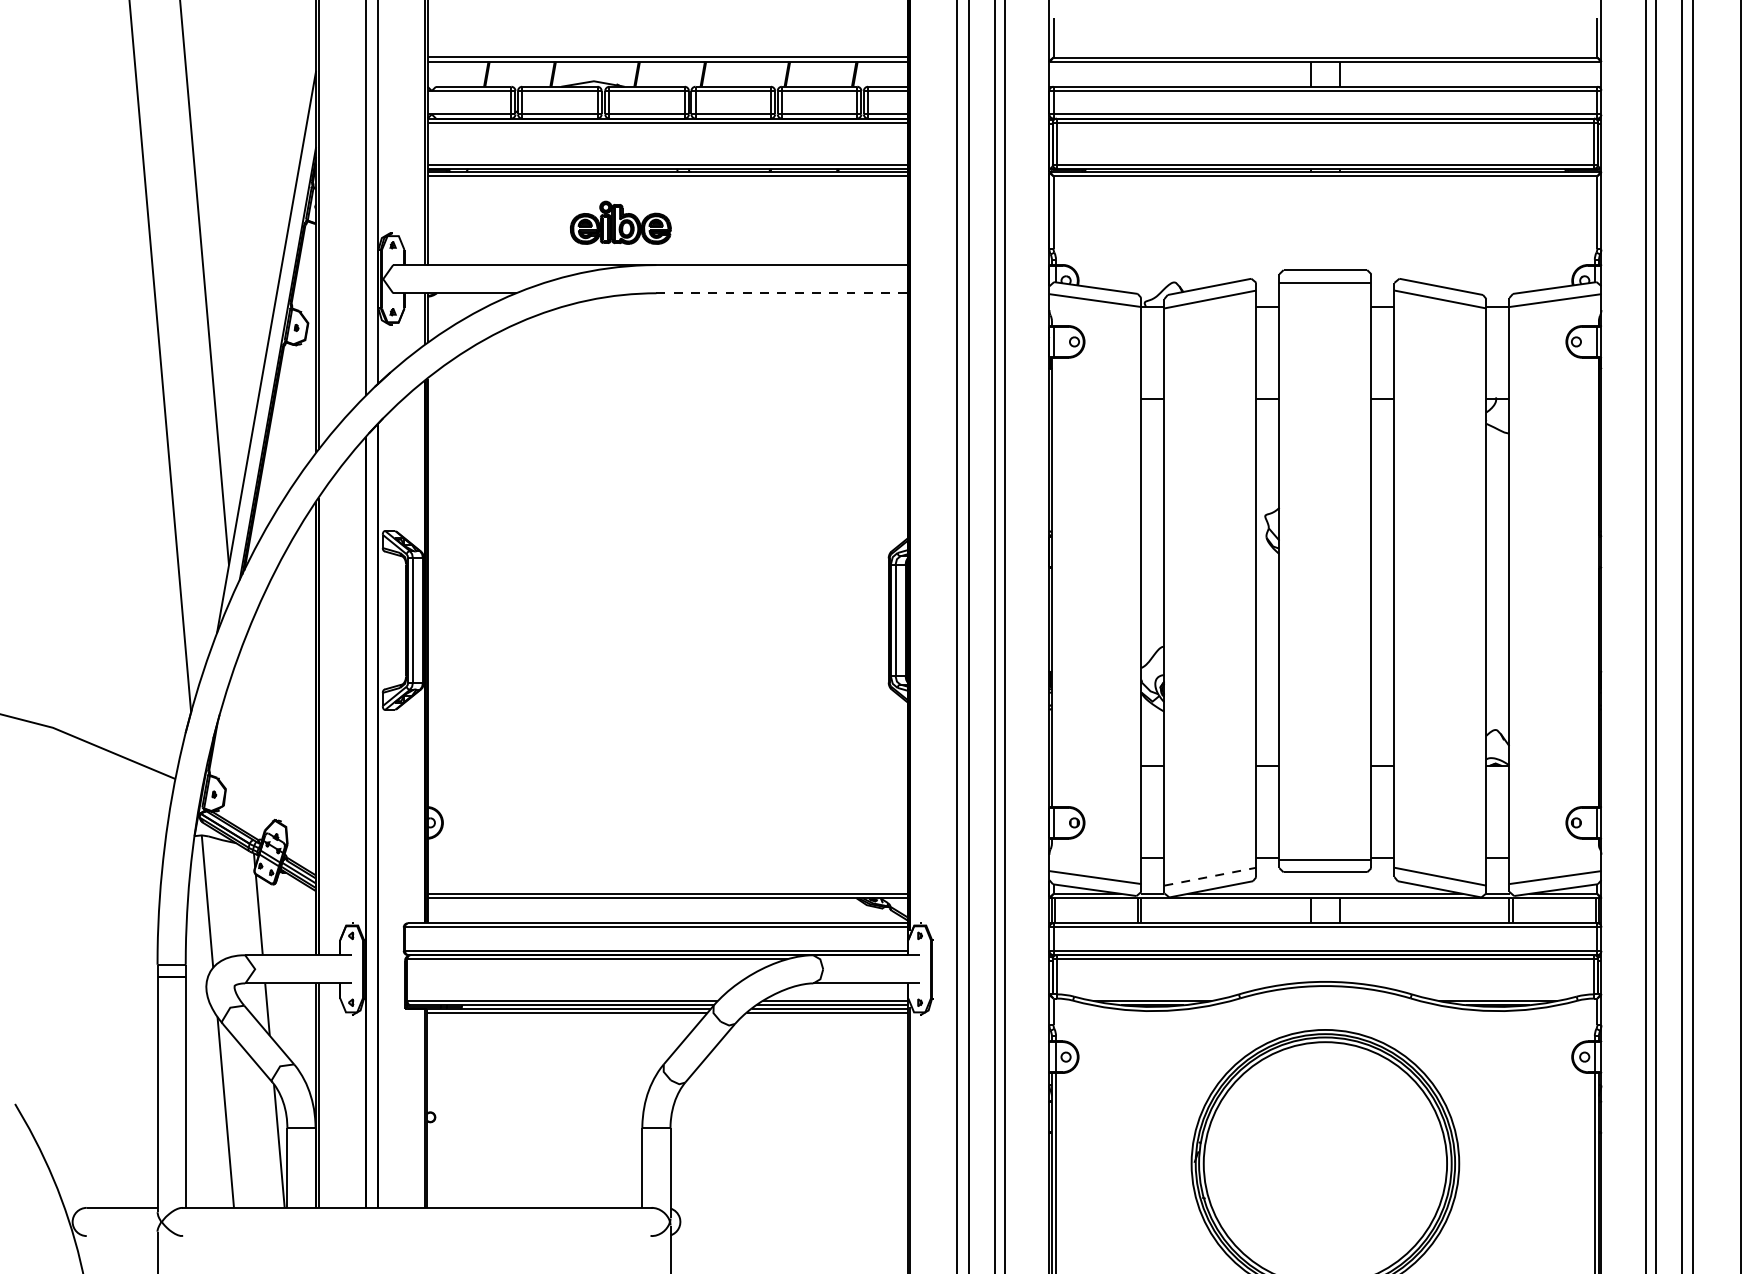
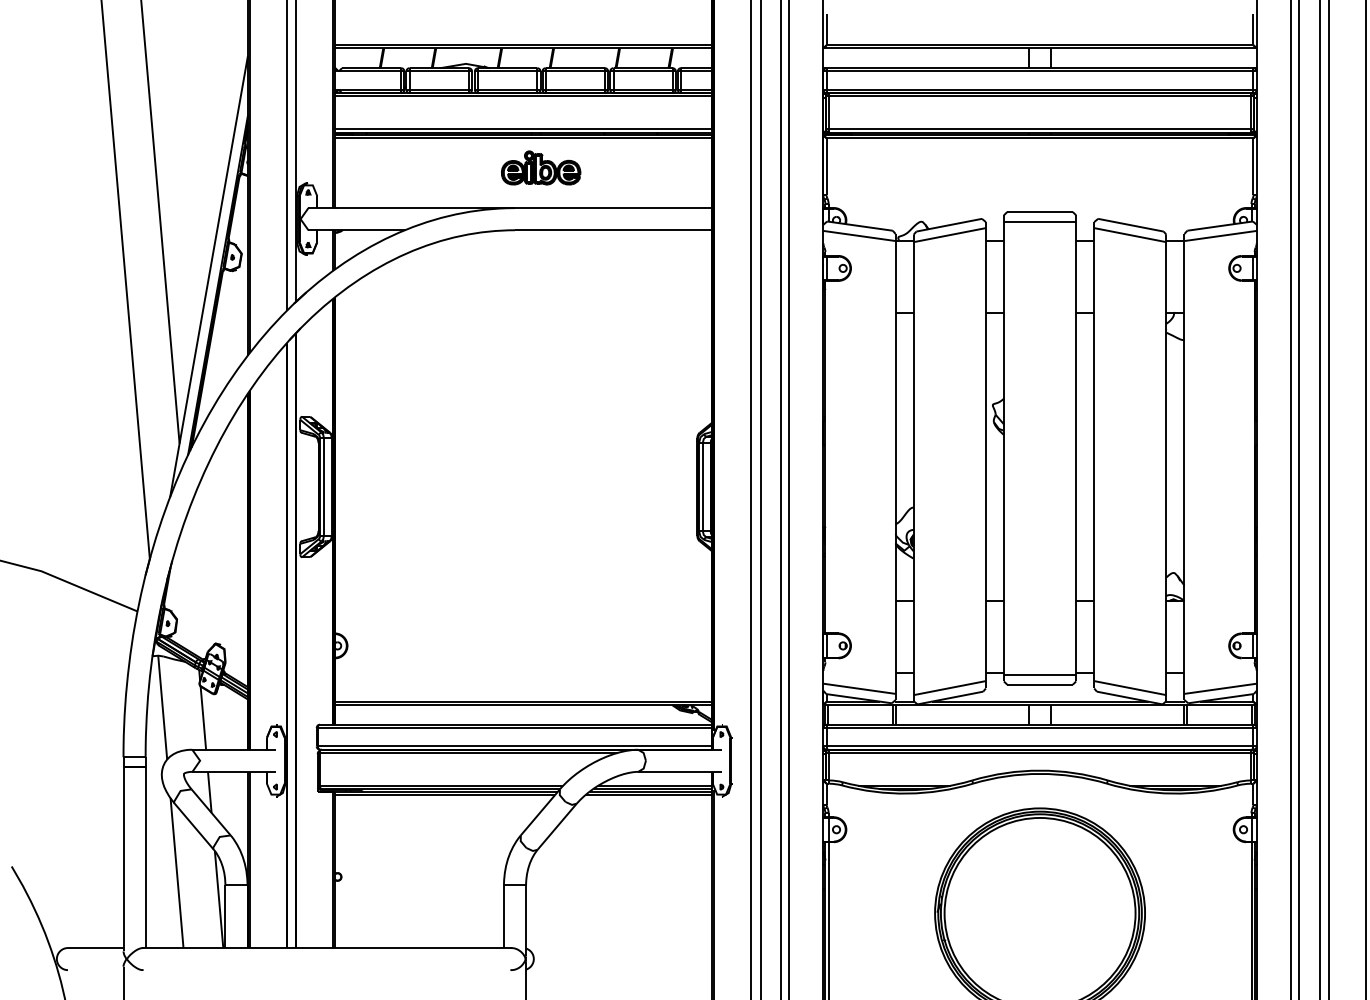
part: (621, 222) -> (541, 167), moved
line: (781, 293) -> (613, 230), dashed -> solid
line: (1210, 877) -> (949, 688), dashed -> solid

